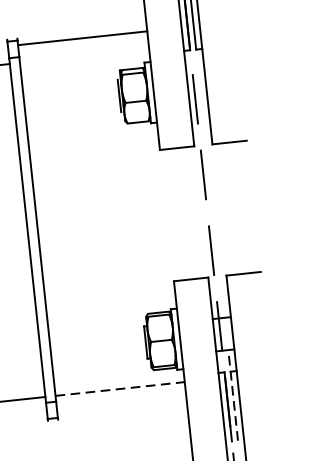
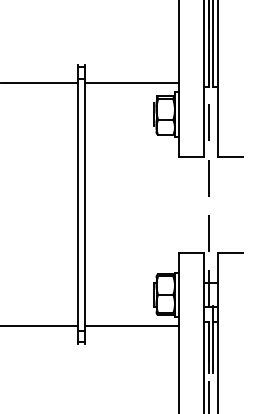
line: (81, 37) -> (131, 82), moved
line: (120, 389) -> (132, 326), dashed -> solid
line: (233, 395) -> (213, 339), dashed -> solid

